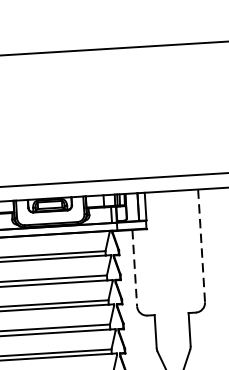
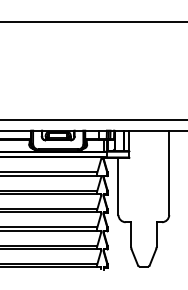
line: (201, 246) -> (169, 173), dashed -> solid
line: (134, 268) -> (118, 186), dashed -> solid

